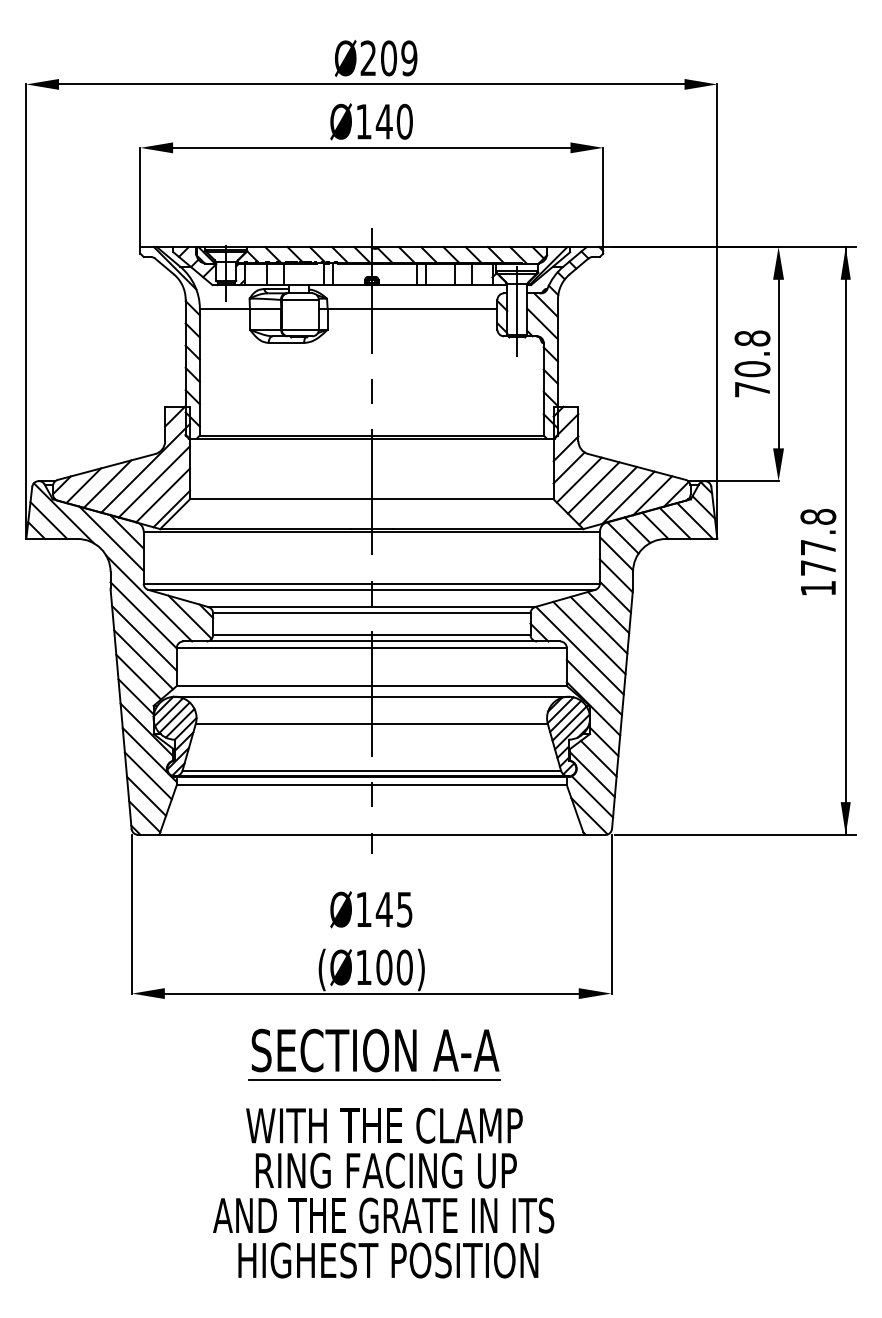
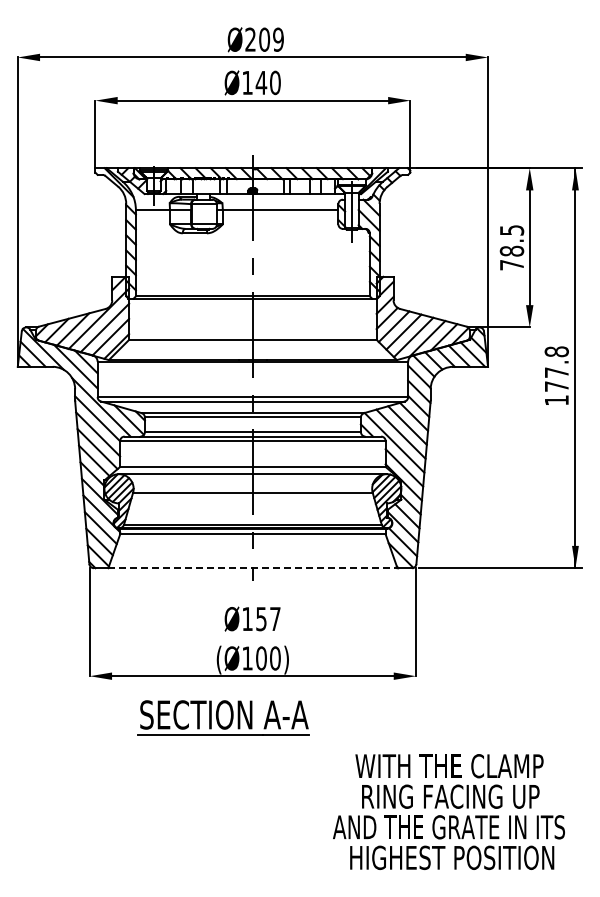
text: (751, 353) -> (511, 240), 70.8 -> 78.5
line: (371, 835) -> (252, 568), solid -> dashed
text: (393, 910) -> (267, 619), Ø145 -> Ø157
part: (374, 1054) -> (223, 717), moved
text: (382, 1192) -> (448, 811), moved

